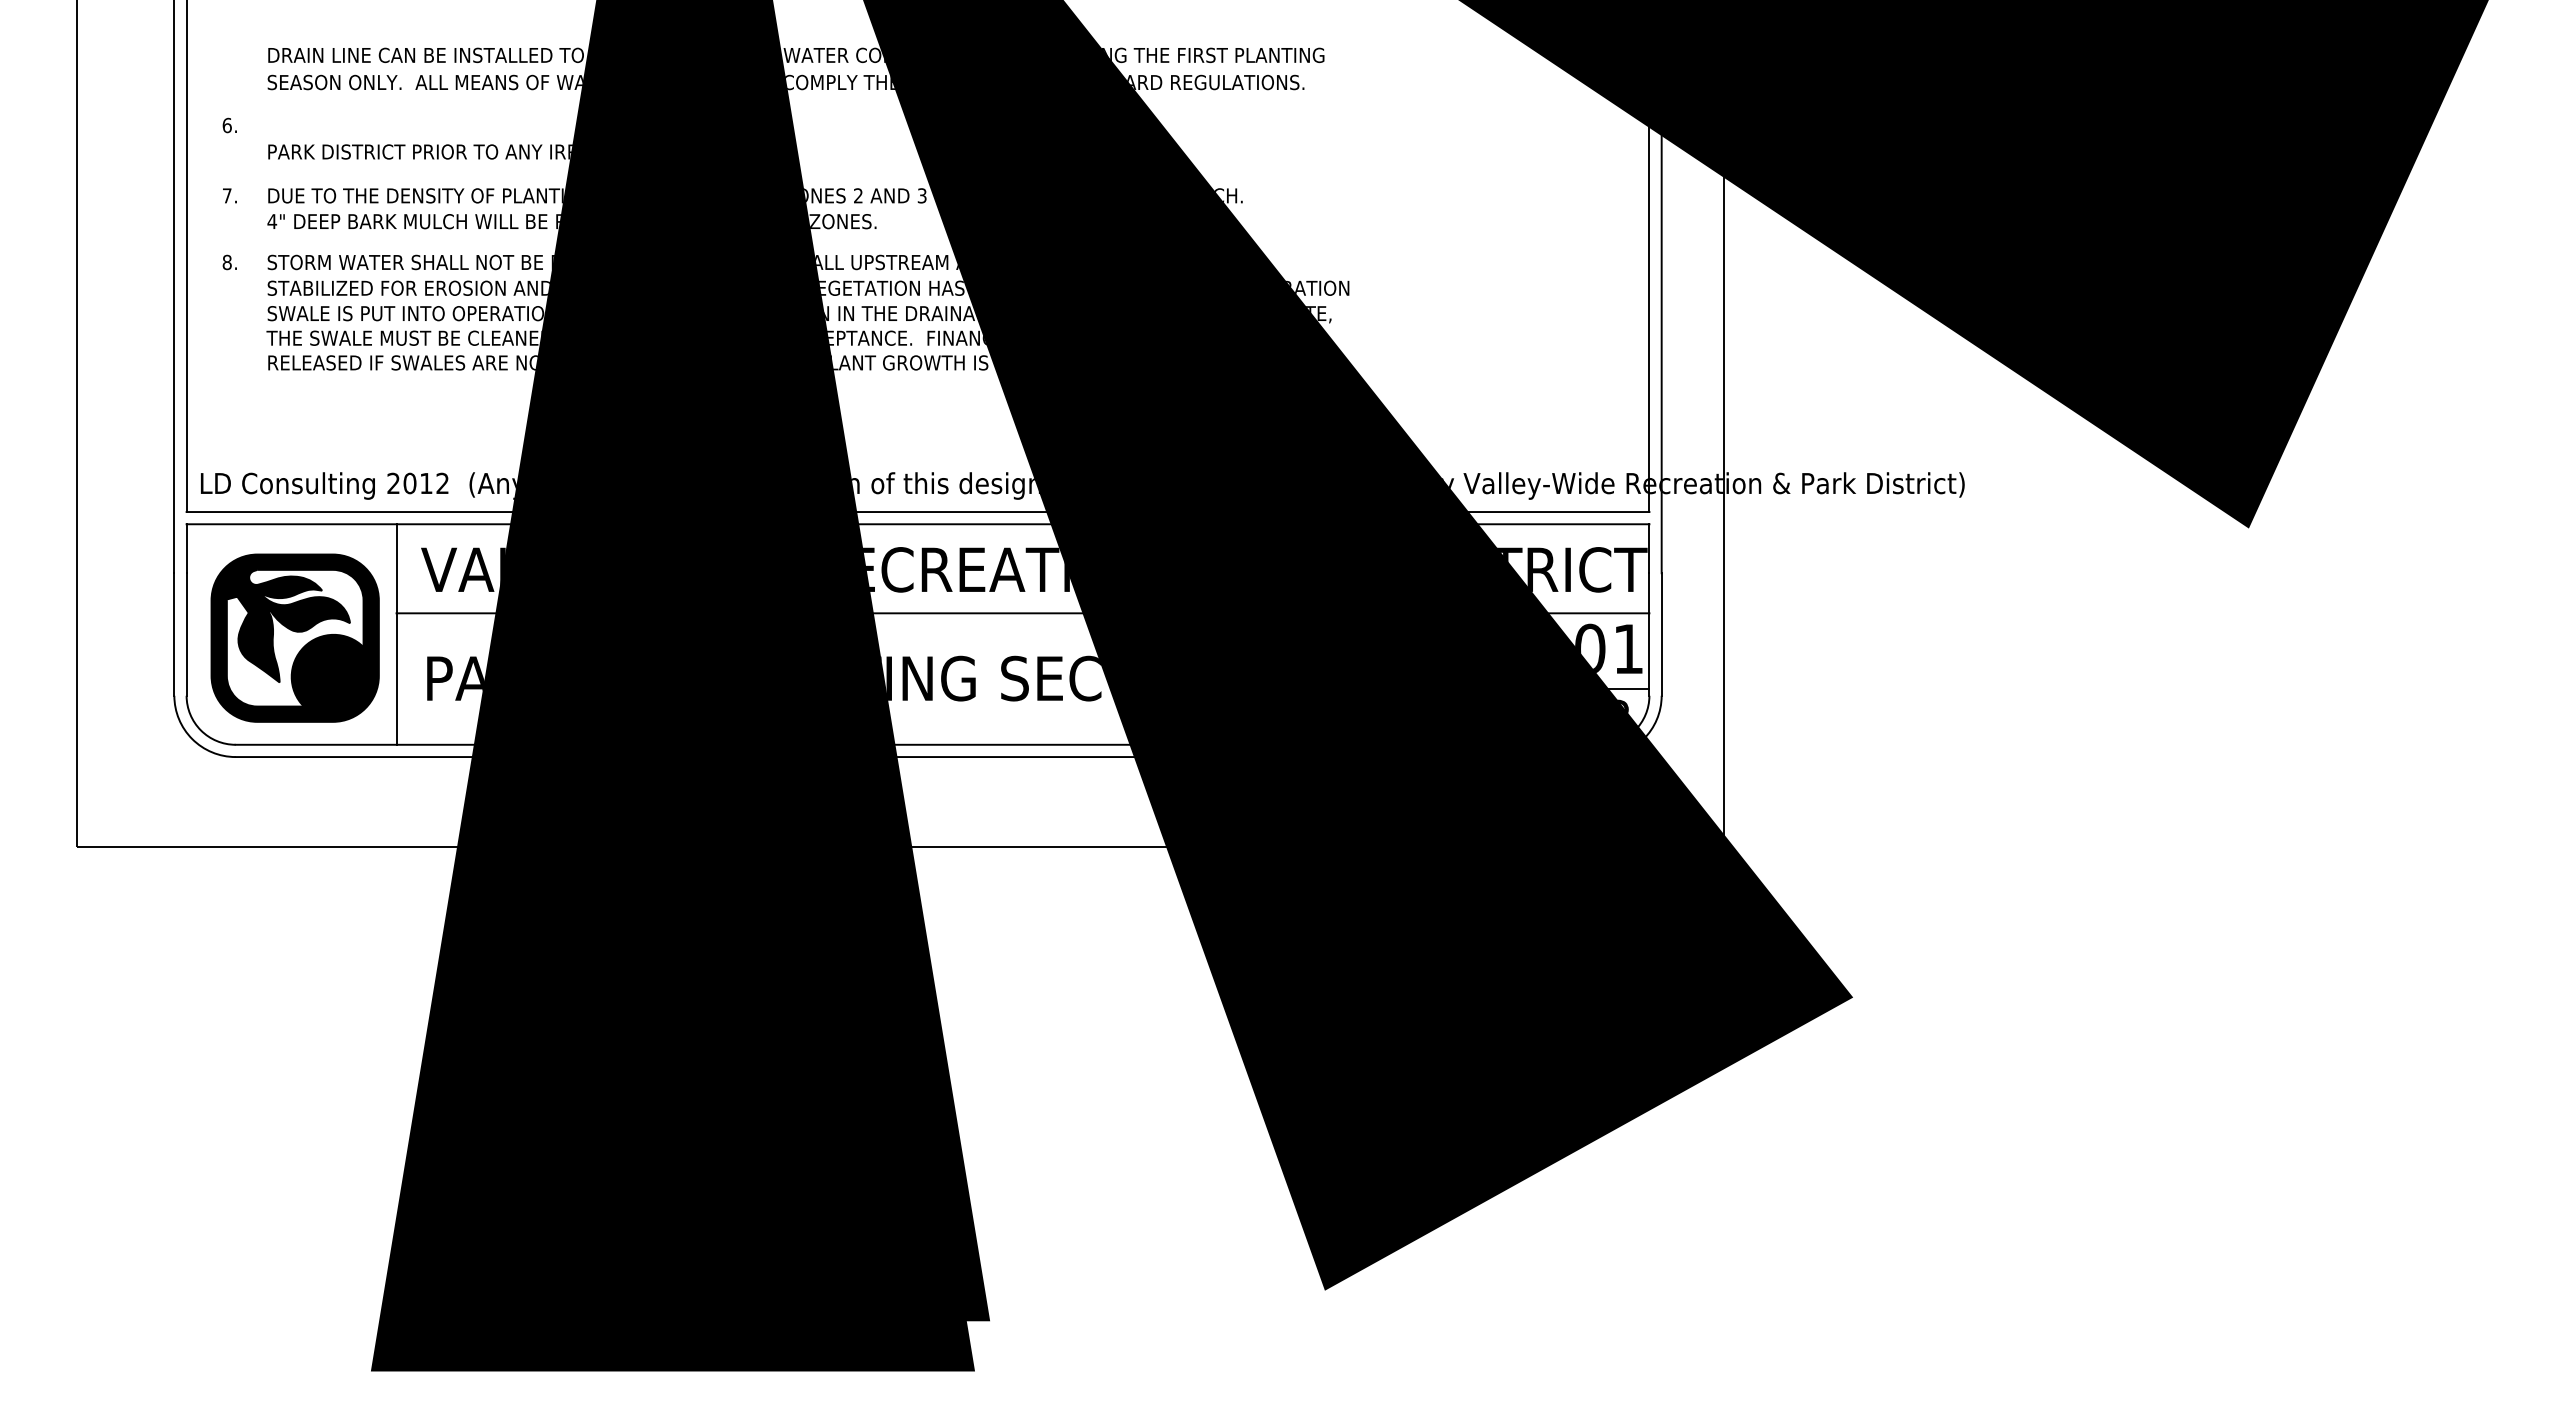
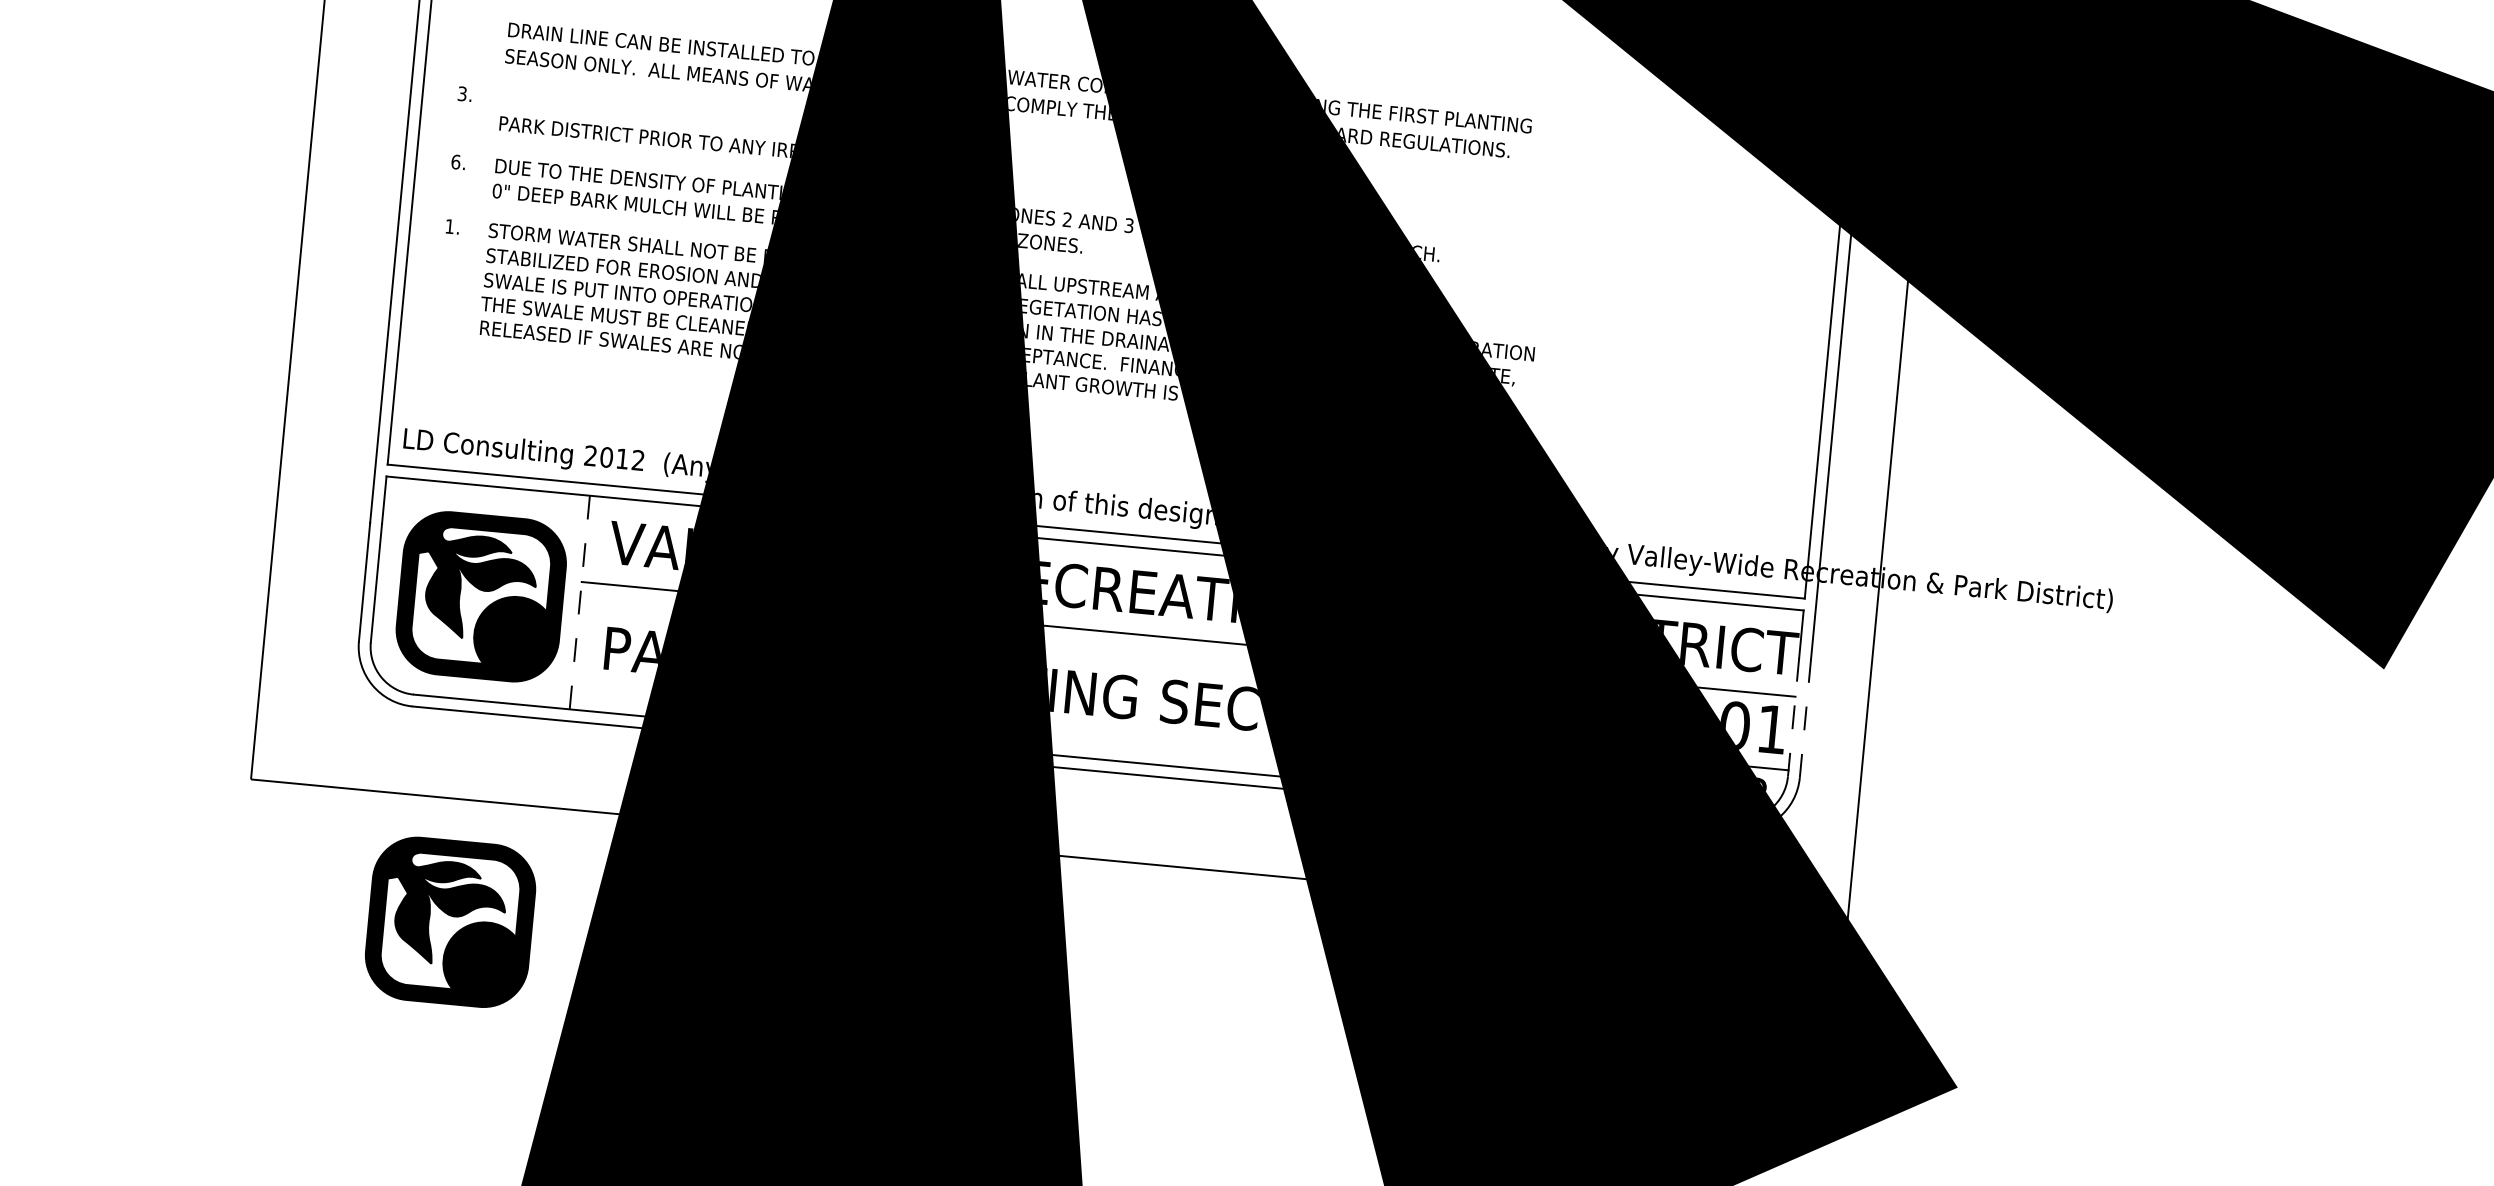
text: (226, 125) -> (461, 93), 6. -> 3.
text: (226, 195) -> (455, 161), 7. -> 6.
text: (272, 221) -> (497, 191), 4" -> 0"
text: (226, 262) -> (449, 226), 8. -> 1.
line: (396, 634) -> (579, 602), solid -> dashed
line: (1649, 635) -> (1793, 718), solid -> dashed
line: (1661, 635) -> (1805, 719), solid -> dashed
part: (294, 973) -> (449, 921), added

